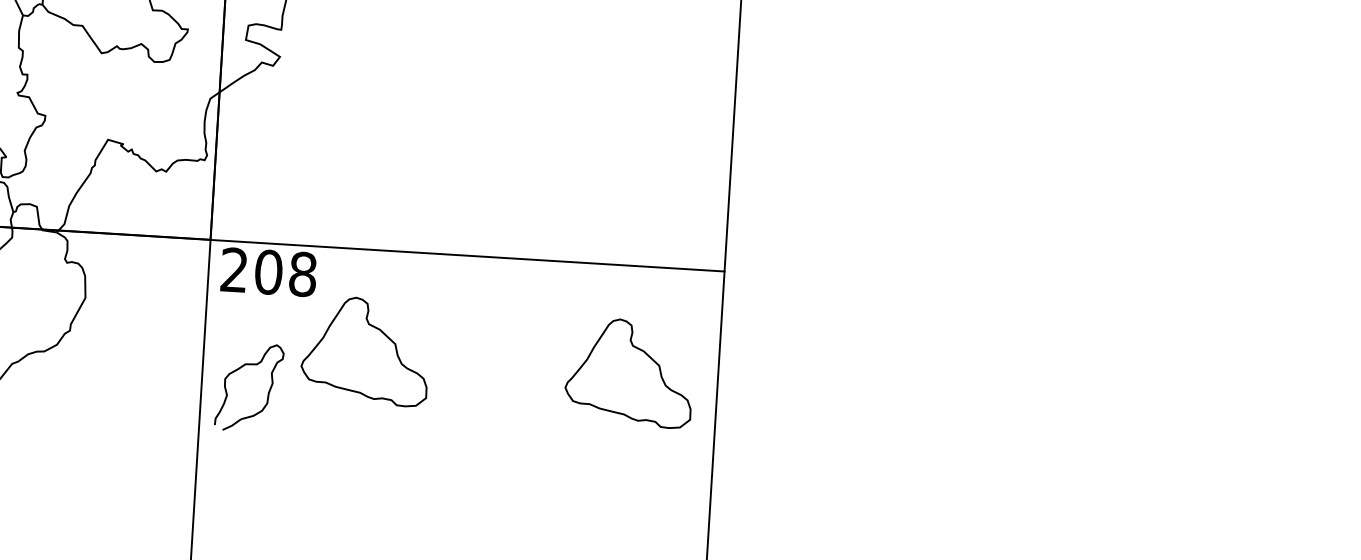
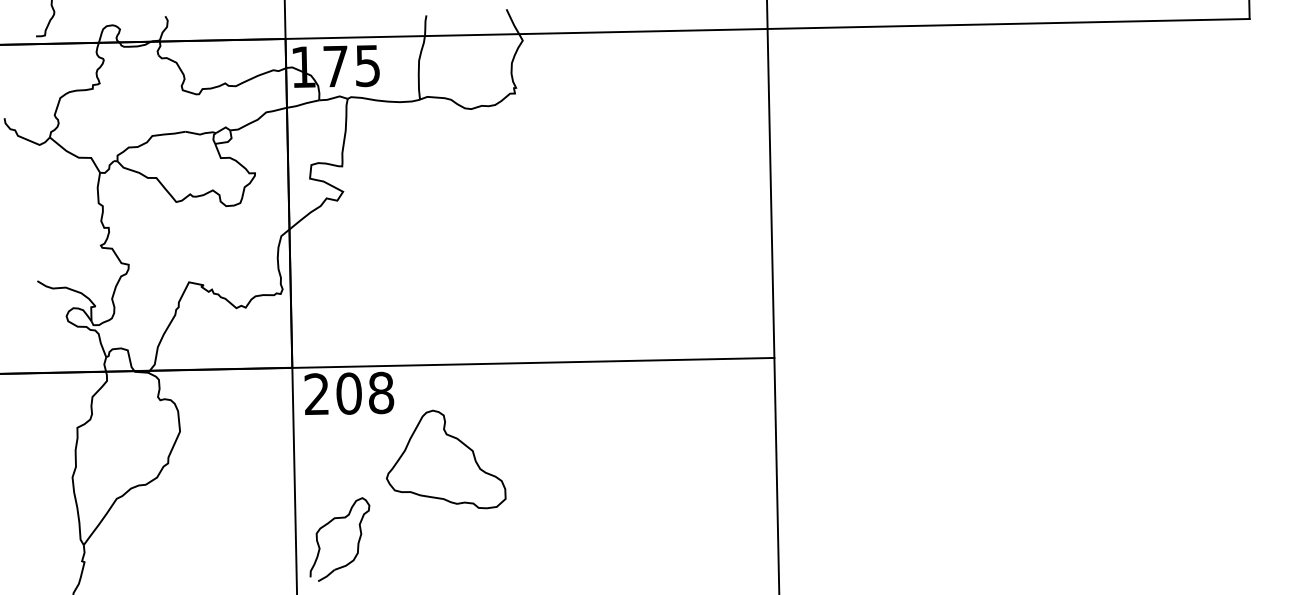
part: (630, 372) -> (694, 459), removed
part: (267, 392) -> (357, 542), moved

